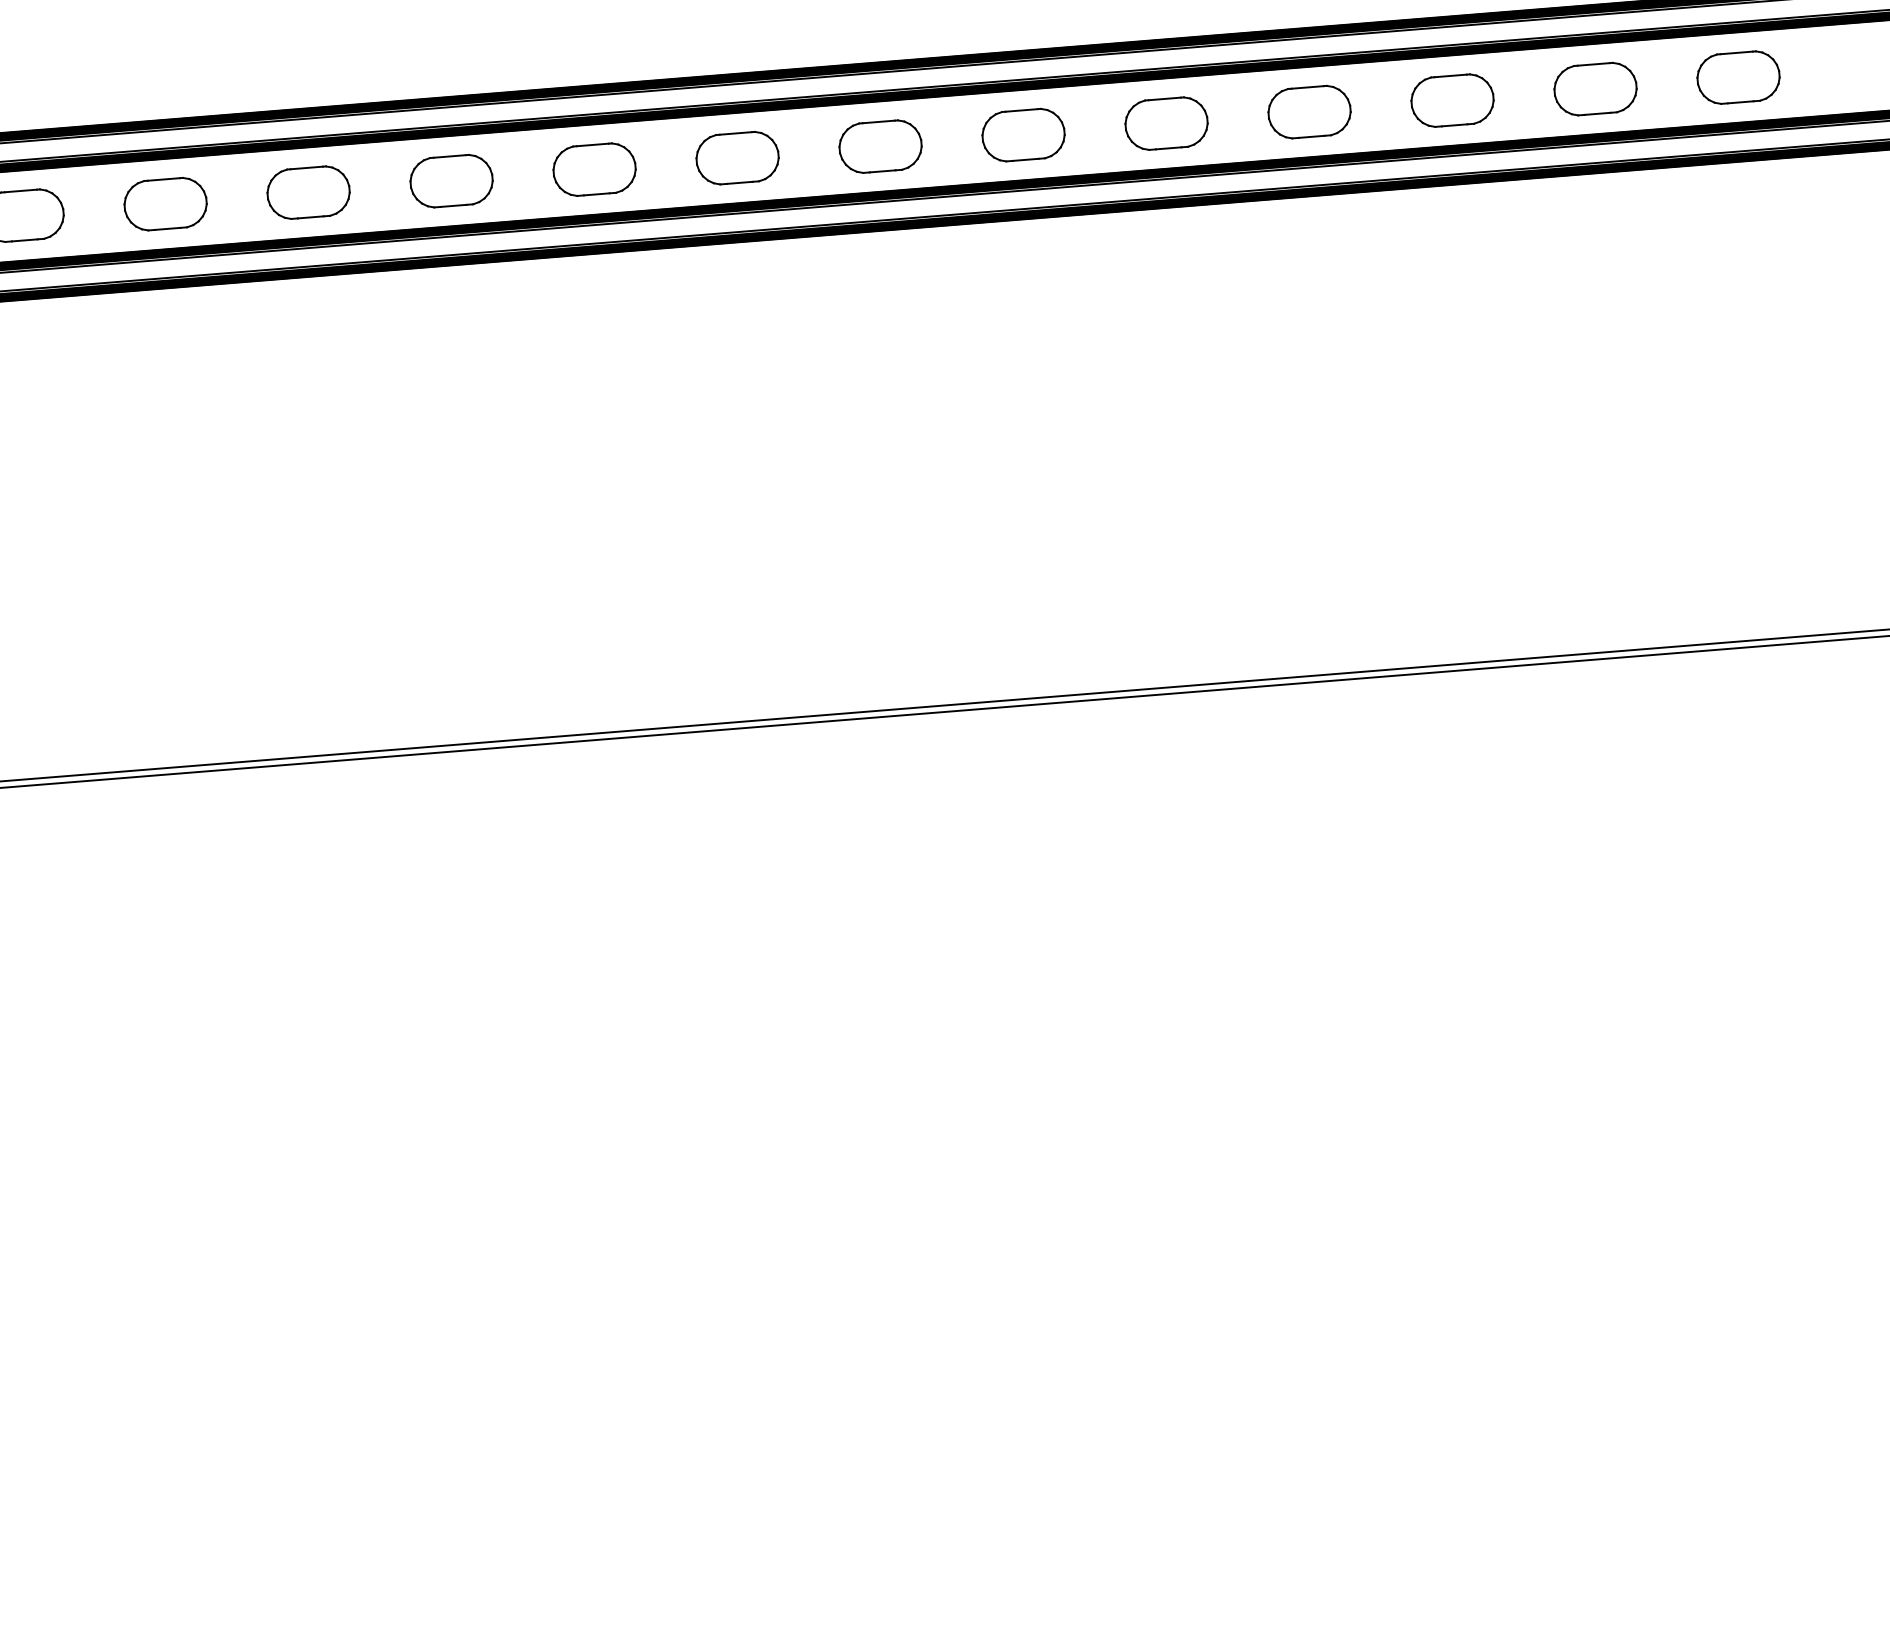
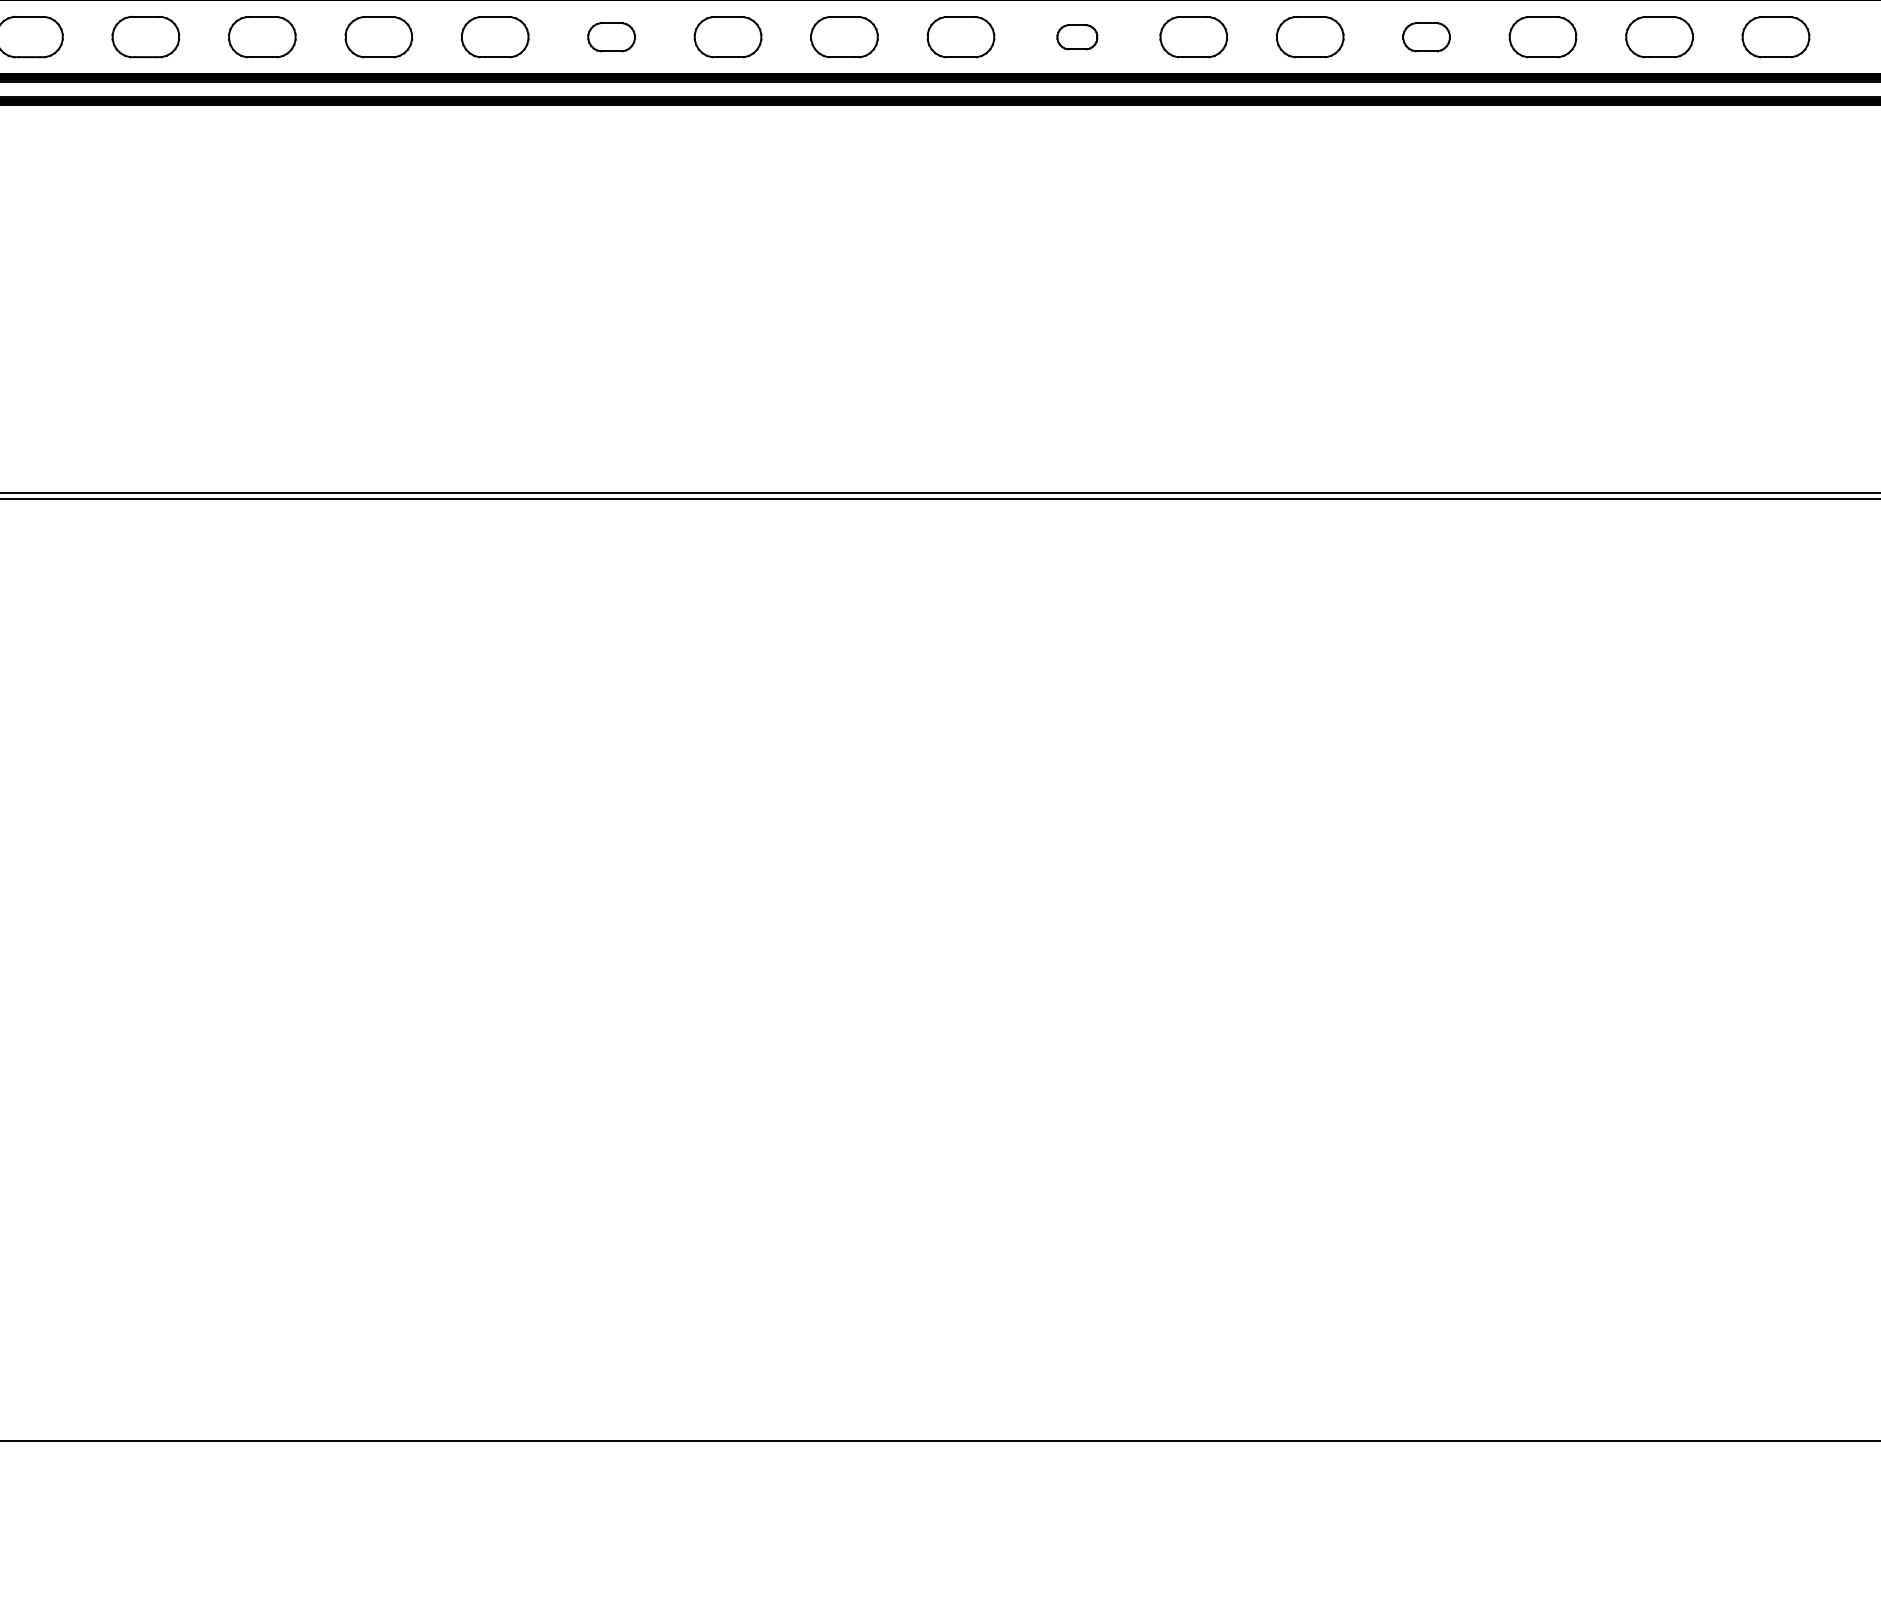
part: (1309, 112) -> (1426, 37), size x0.7
part: (880, 147) -> (1077, 37), size x0.6
part: (308, 193) -> (611, 37), size x0.7

